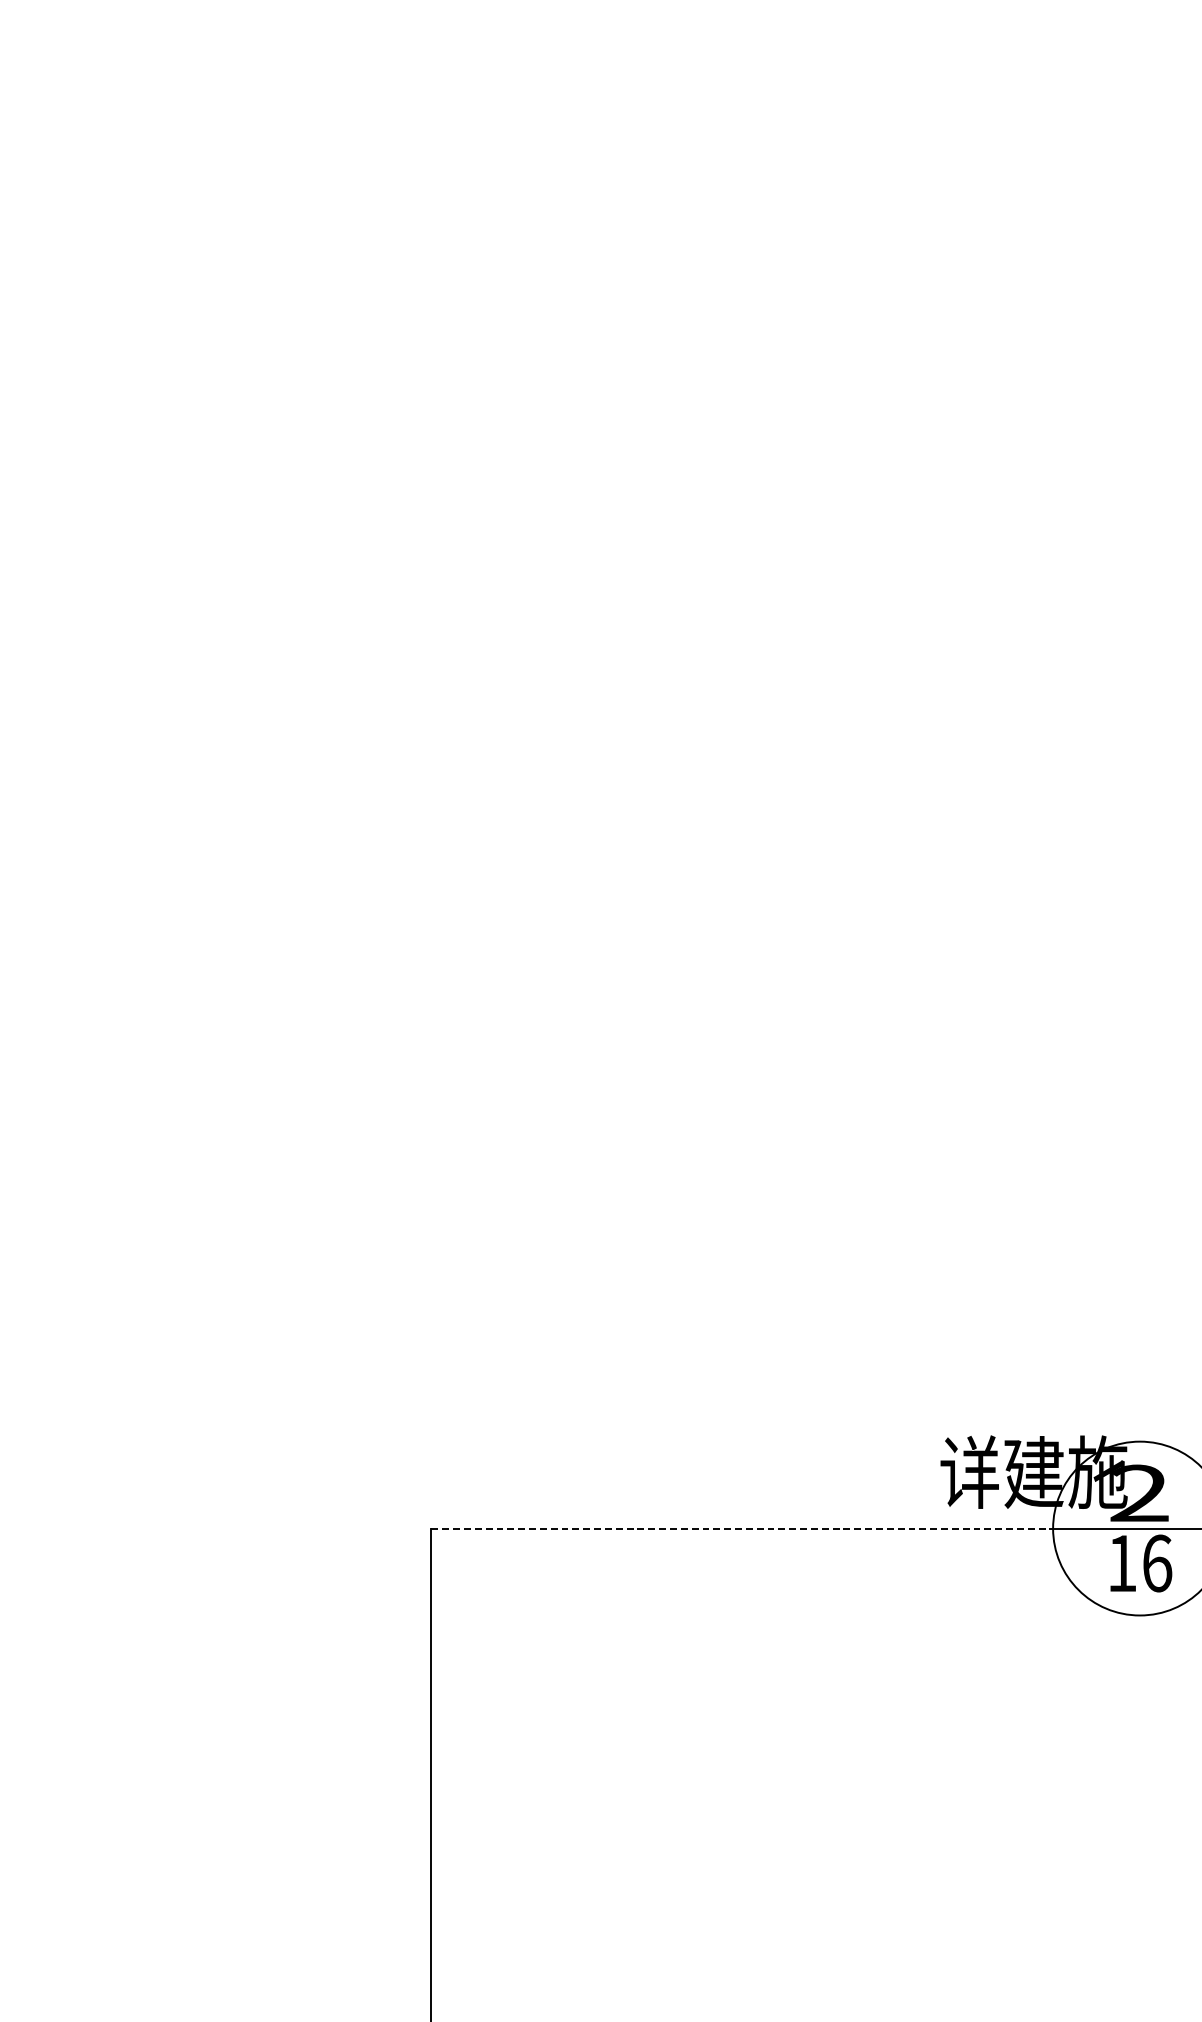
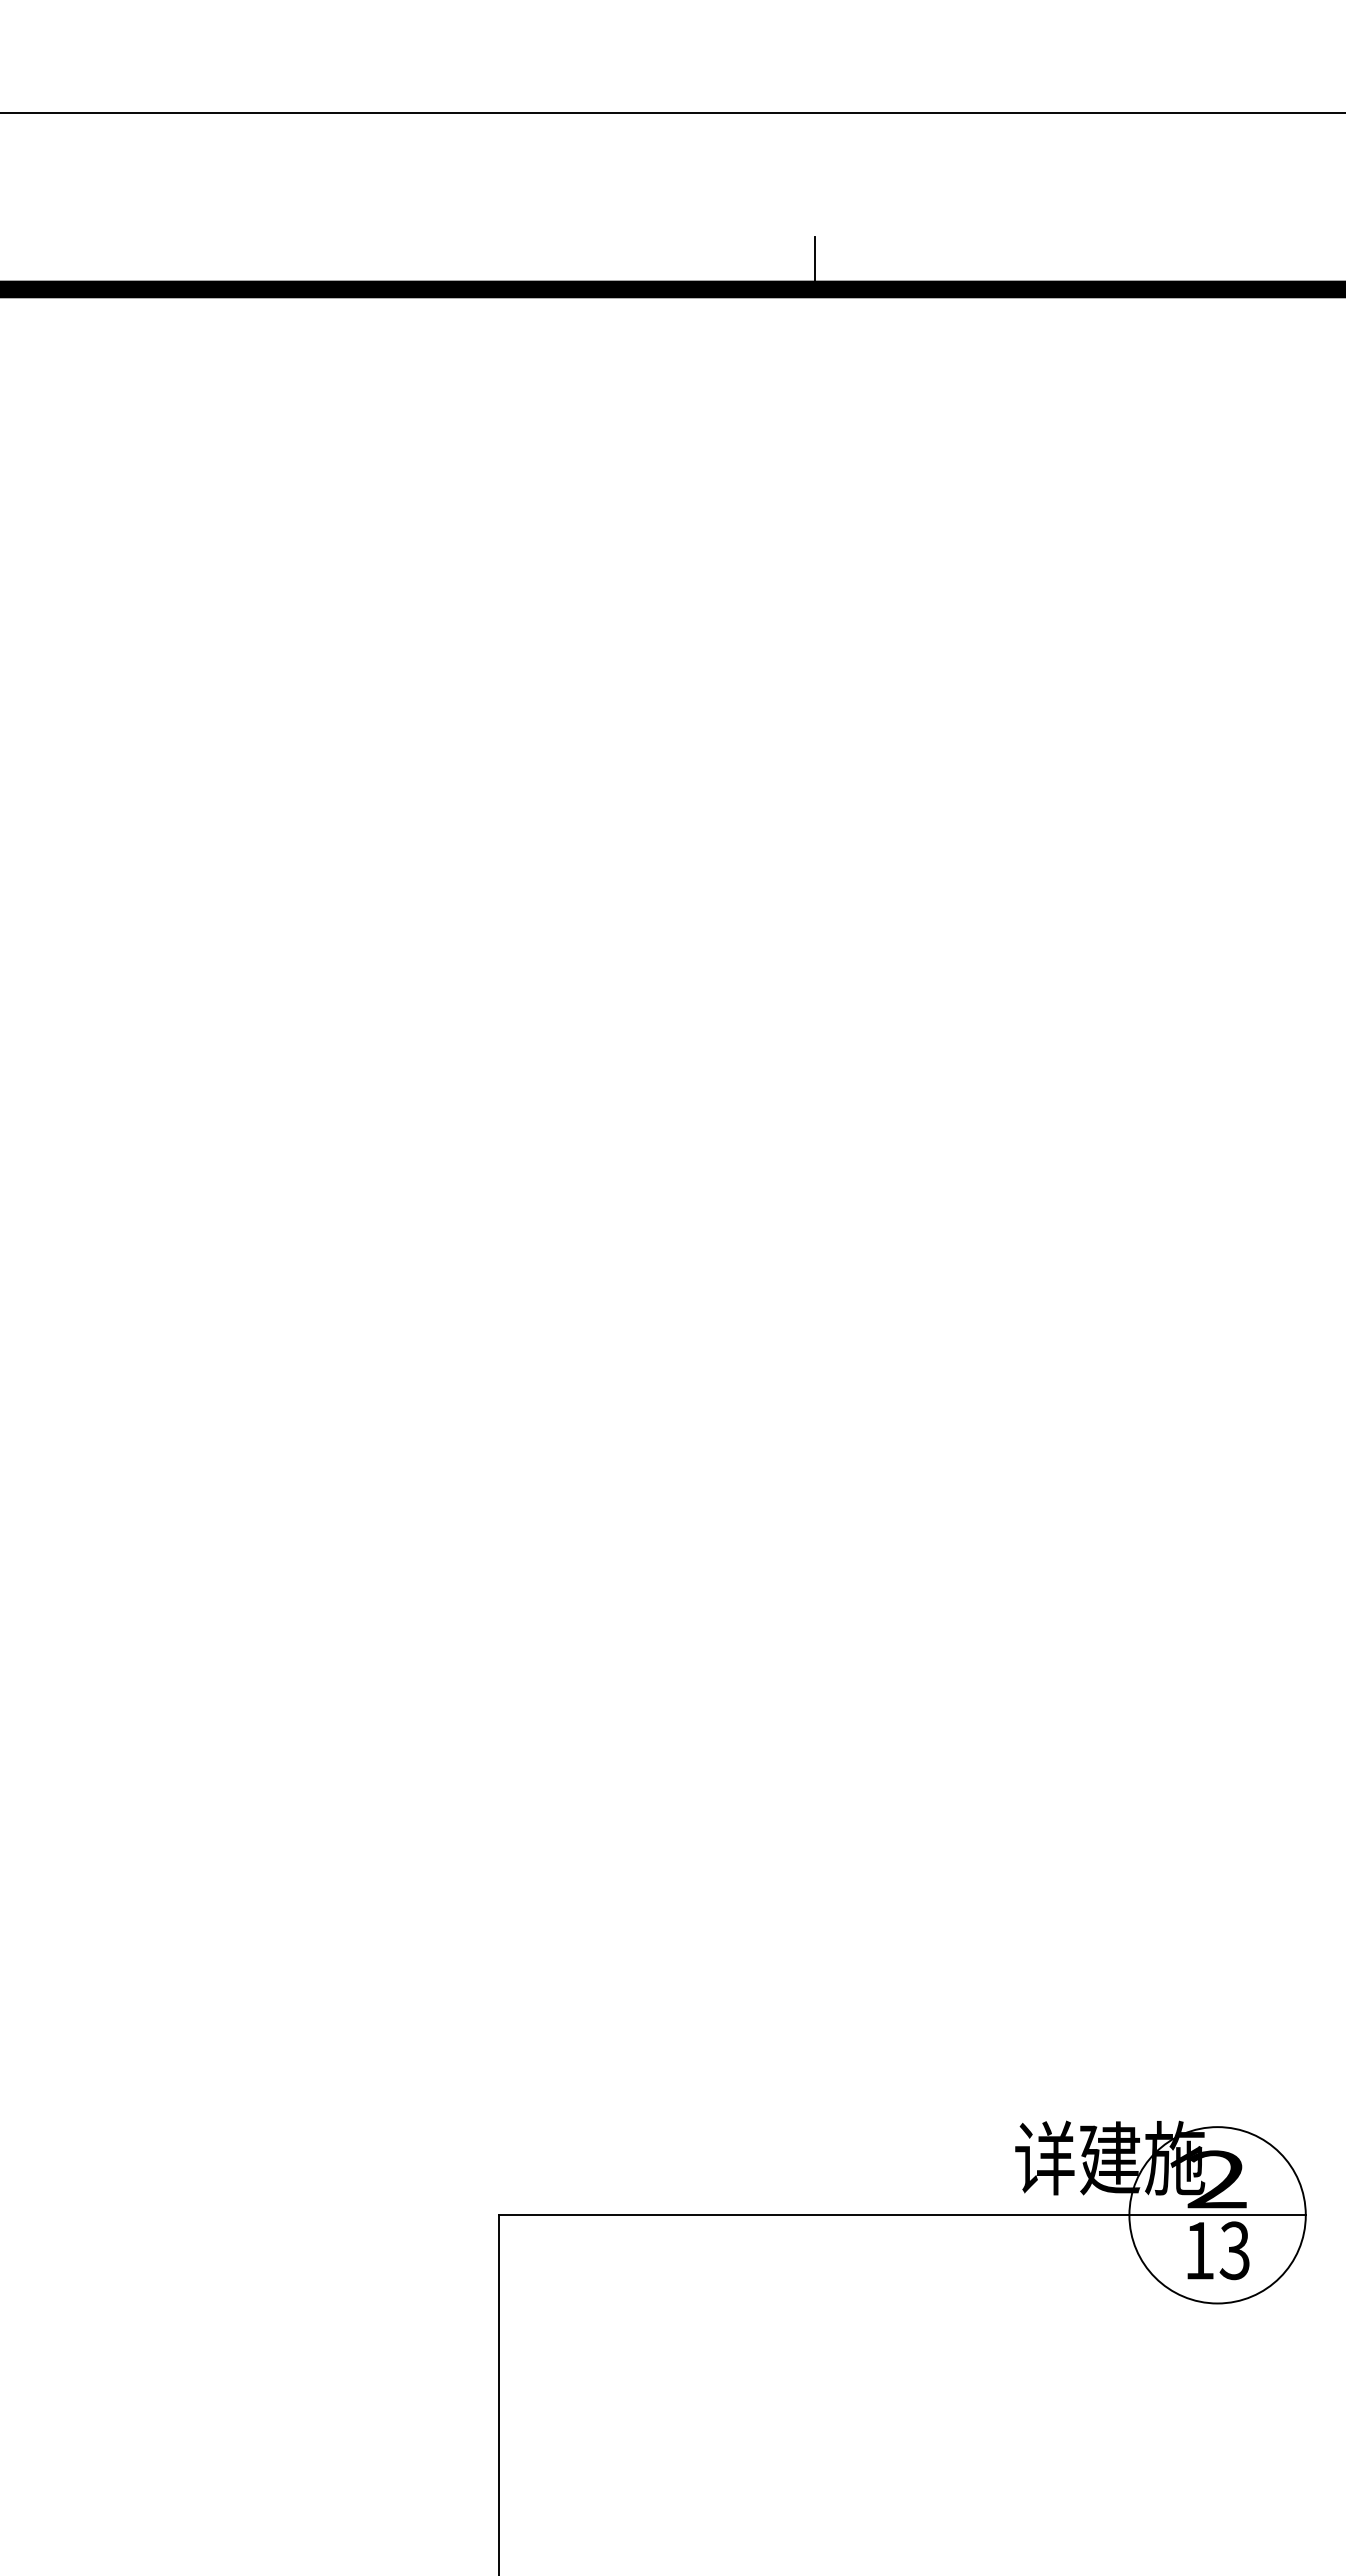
line: (742, 1528) -> (814, 2215), dashed -> solid
text: (1156, 1563) -> (1234, 2250), 16 -> 13

